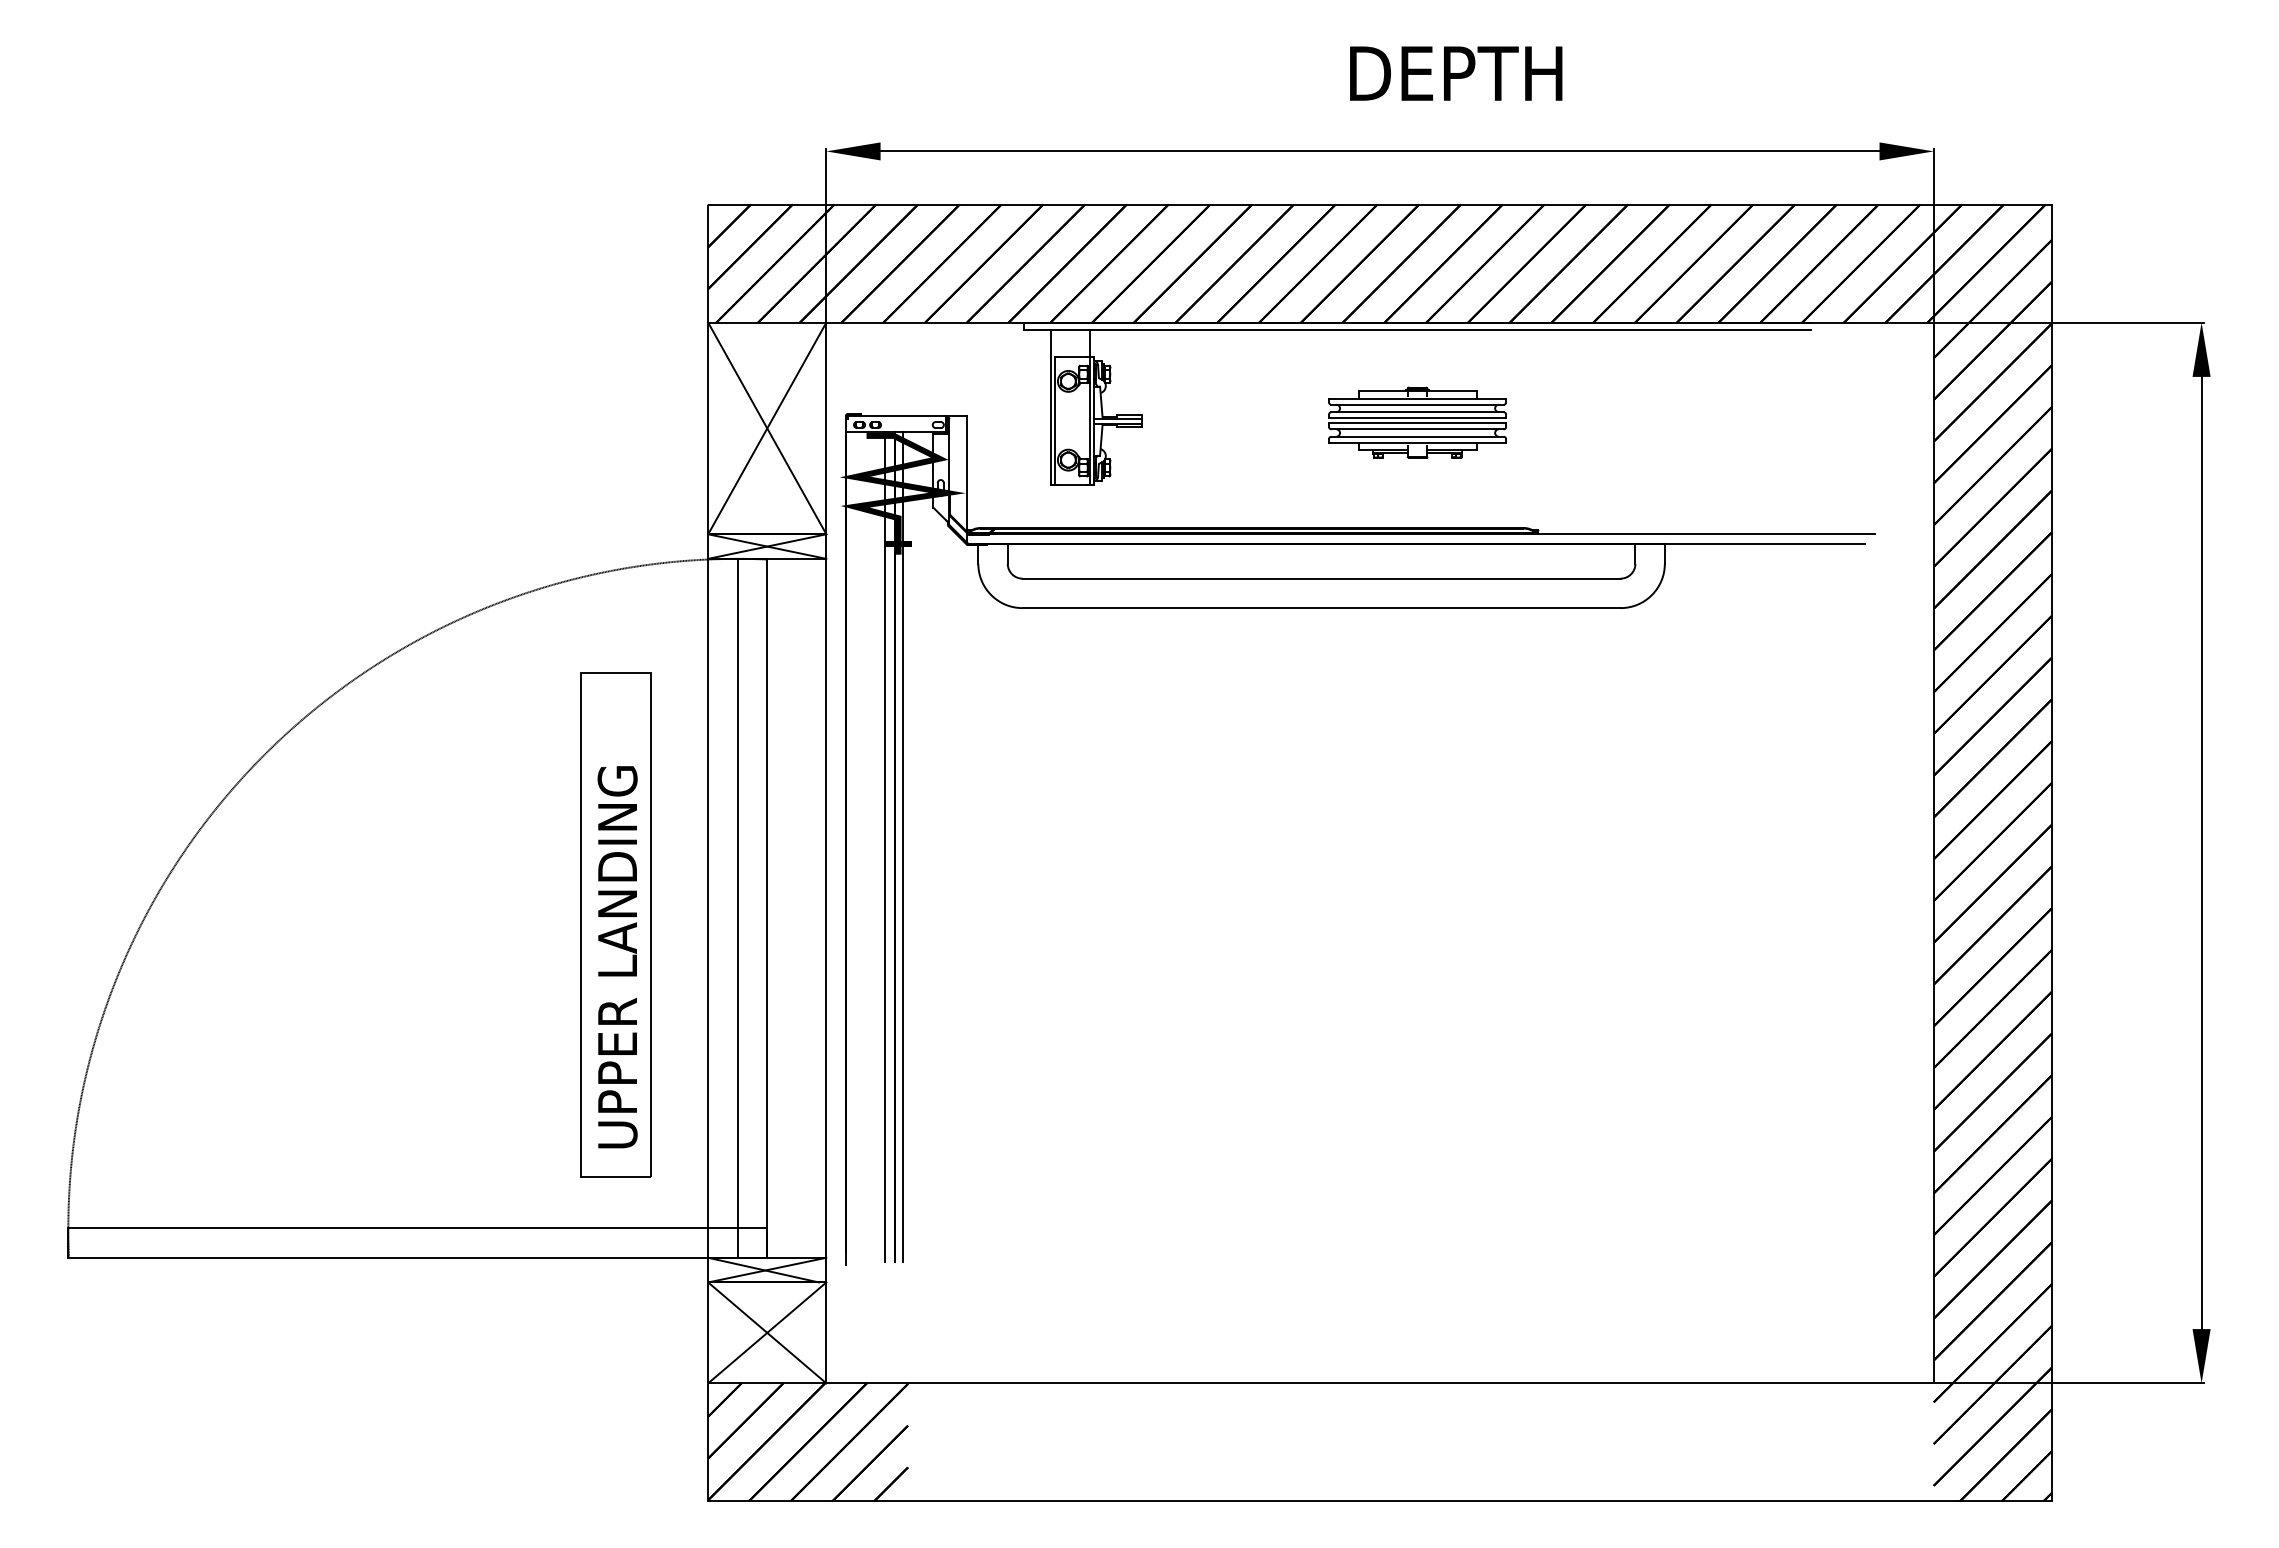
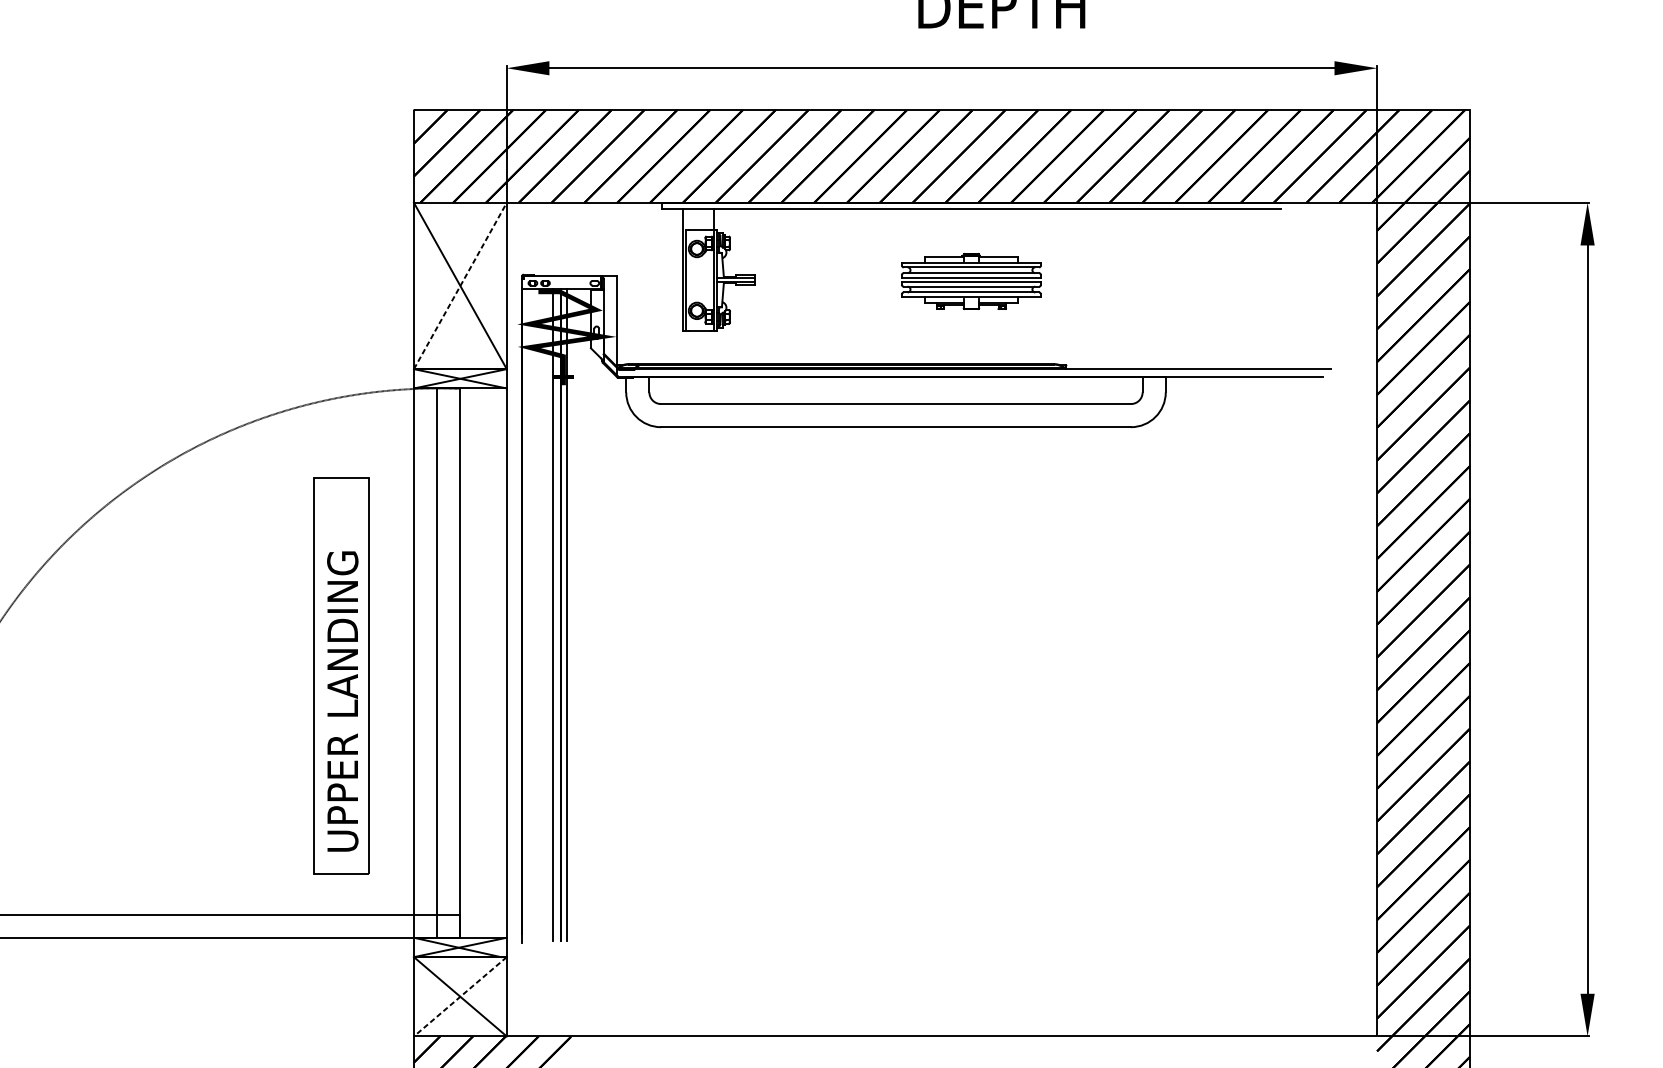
line: (767, 428) -> (460, 286), solid -> dashed
line: (767, 1332) -> (460, 996), solid -> dashed

